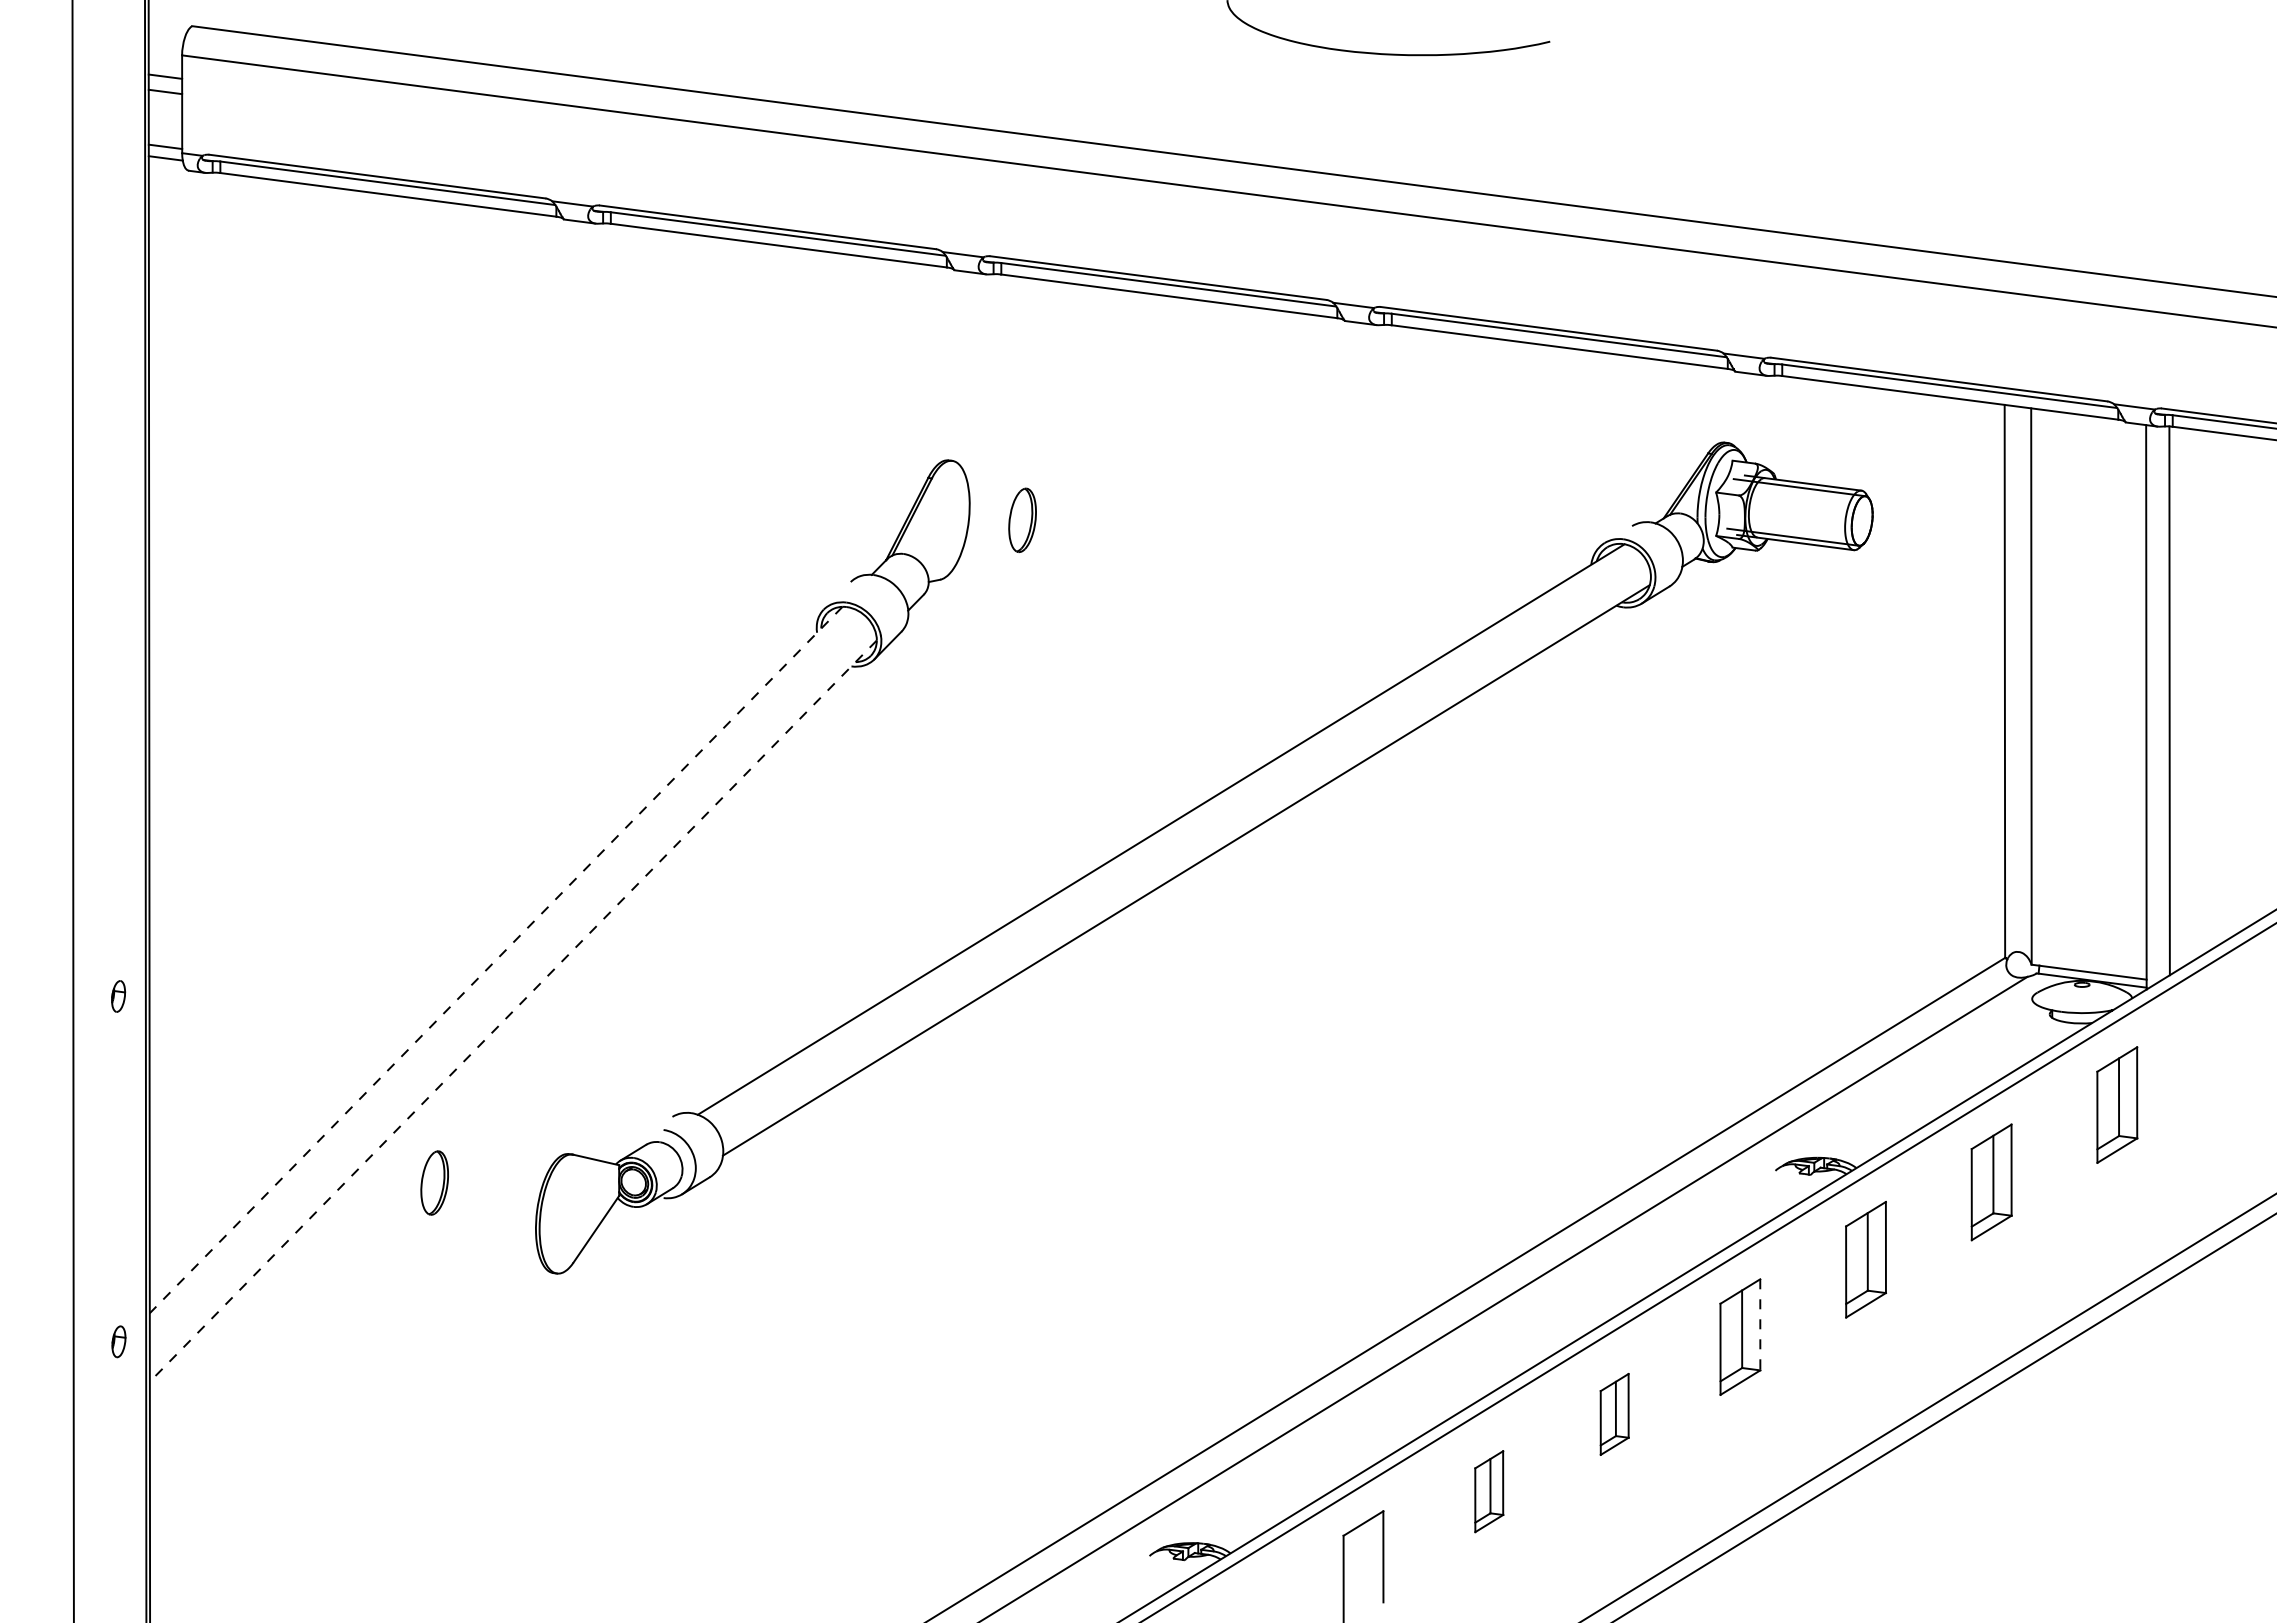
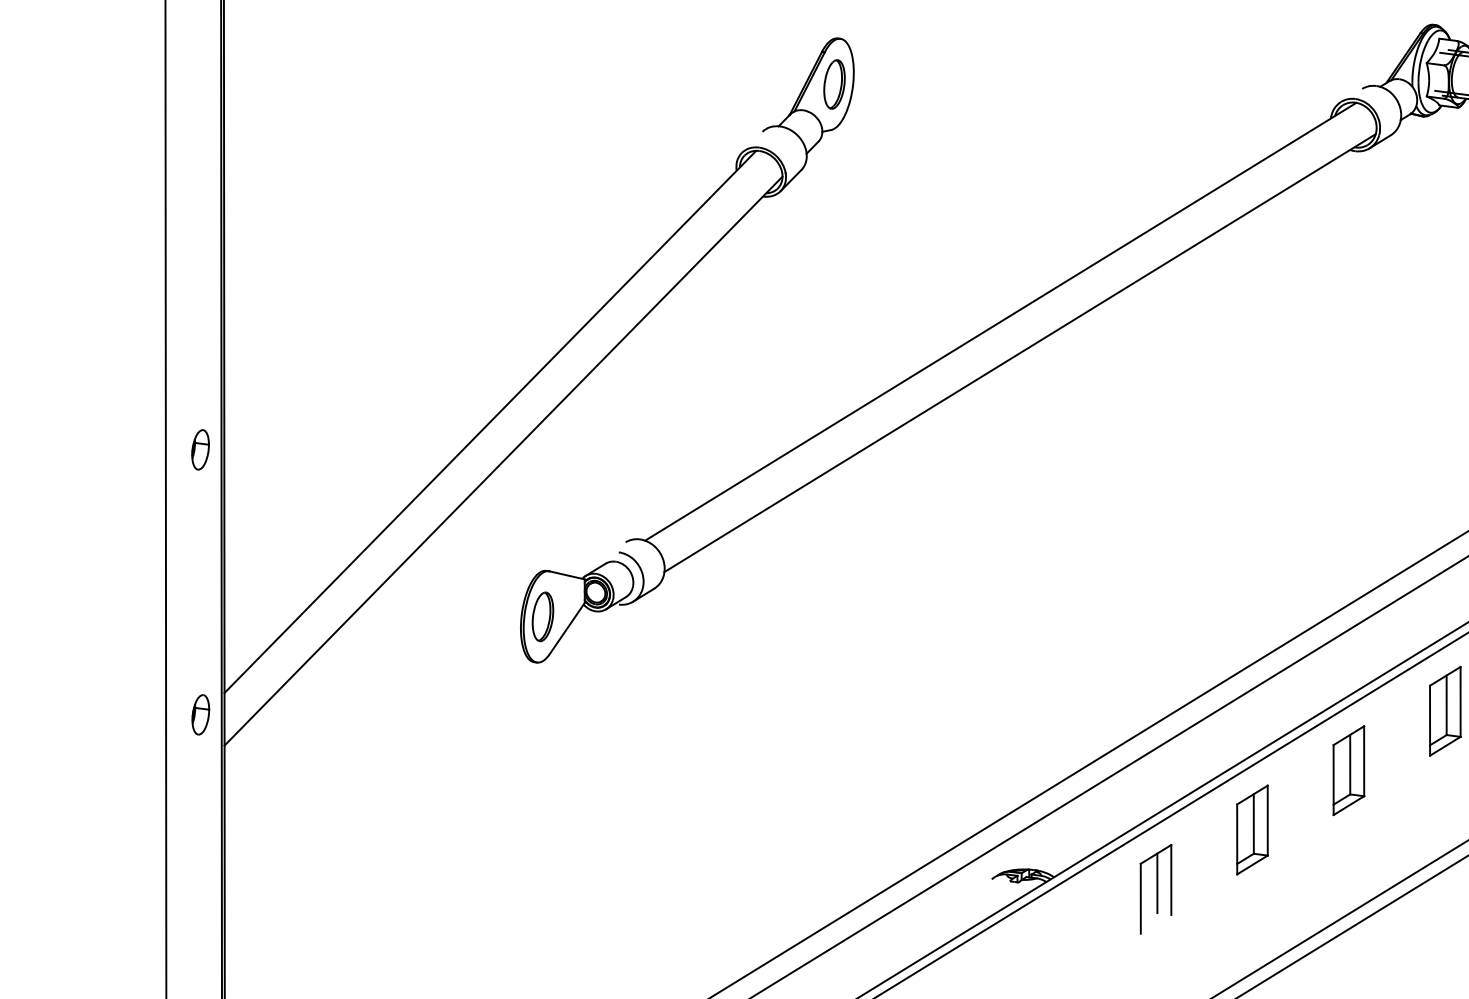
part: (1022, 519) -> (834, 83), moved
line: (496, 960) -> (490, 422), dashed -> solid
part: (118, 996) -> (200, 449), size x1.67
line: (512, 1011) -> (502, 461), dashed -> solid
part: (434, 1182) -> (542, 616), moved
line: (1760, 1324) -> (1460, 701), dashed -> solid
part: (118, 1341) -> (200, 714), size x1.67
part: (1614, 1414) -> (1348, 770), size x1.43
part: (1489, 1491) -> (1252, 829), size x1.43
line: (1365, 1561) -> (1157, 883), added

